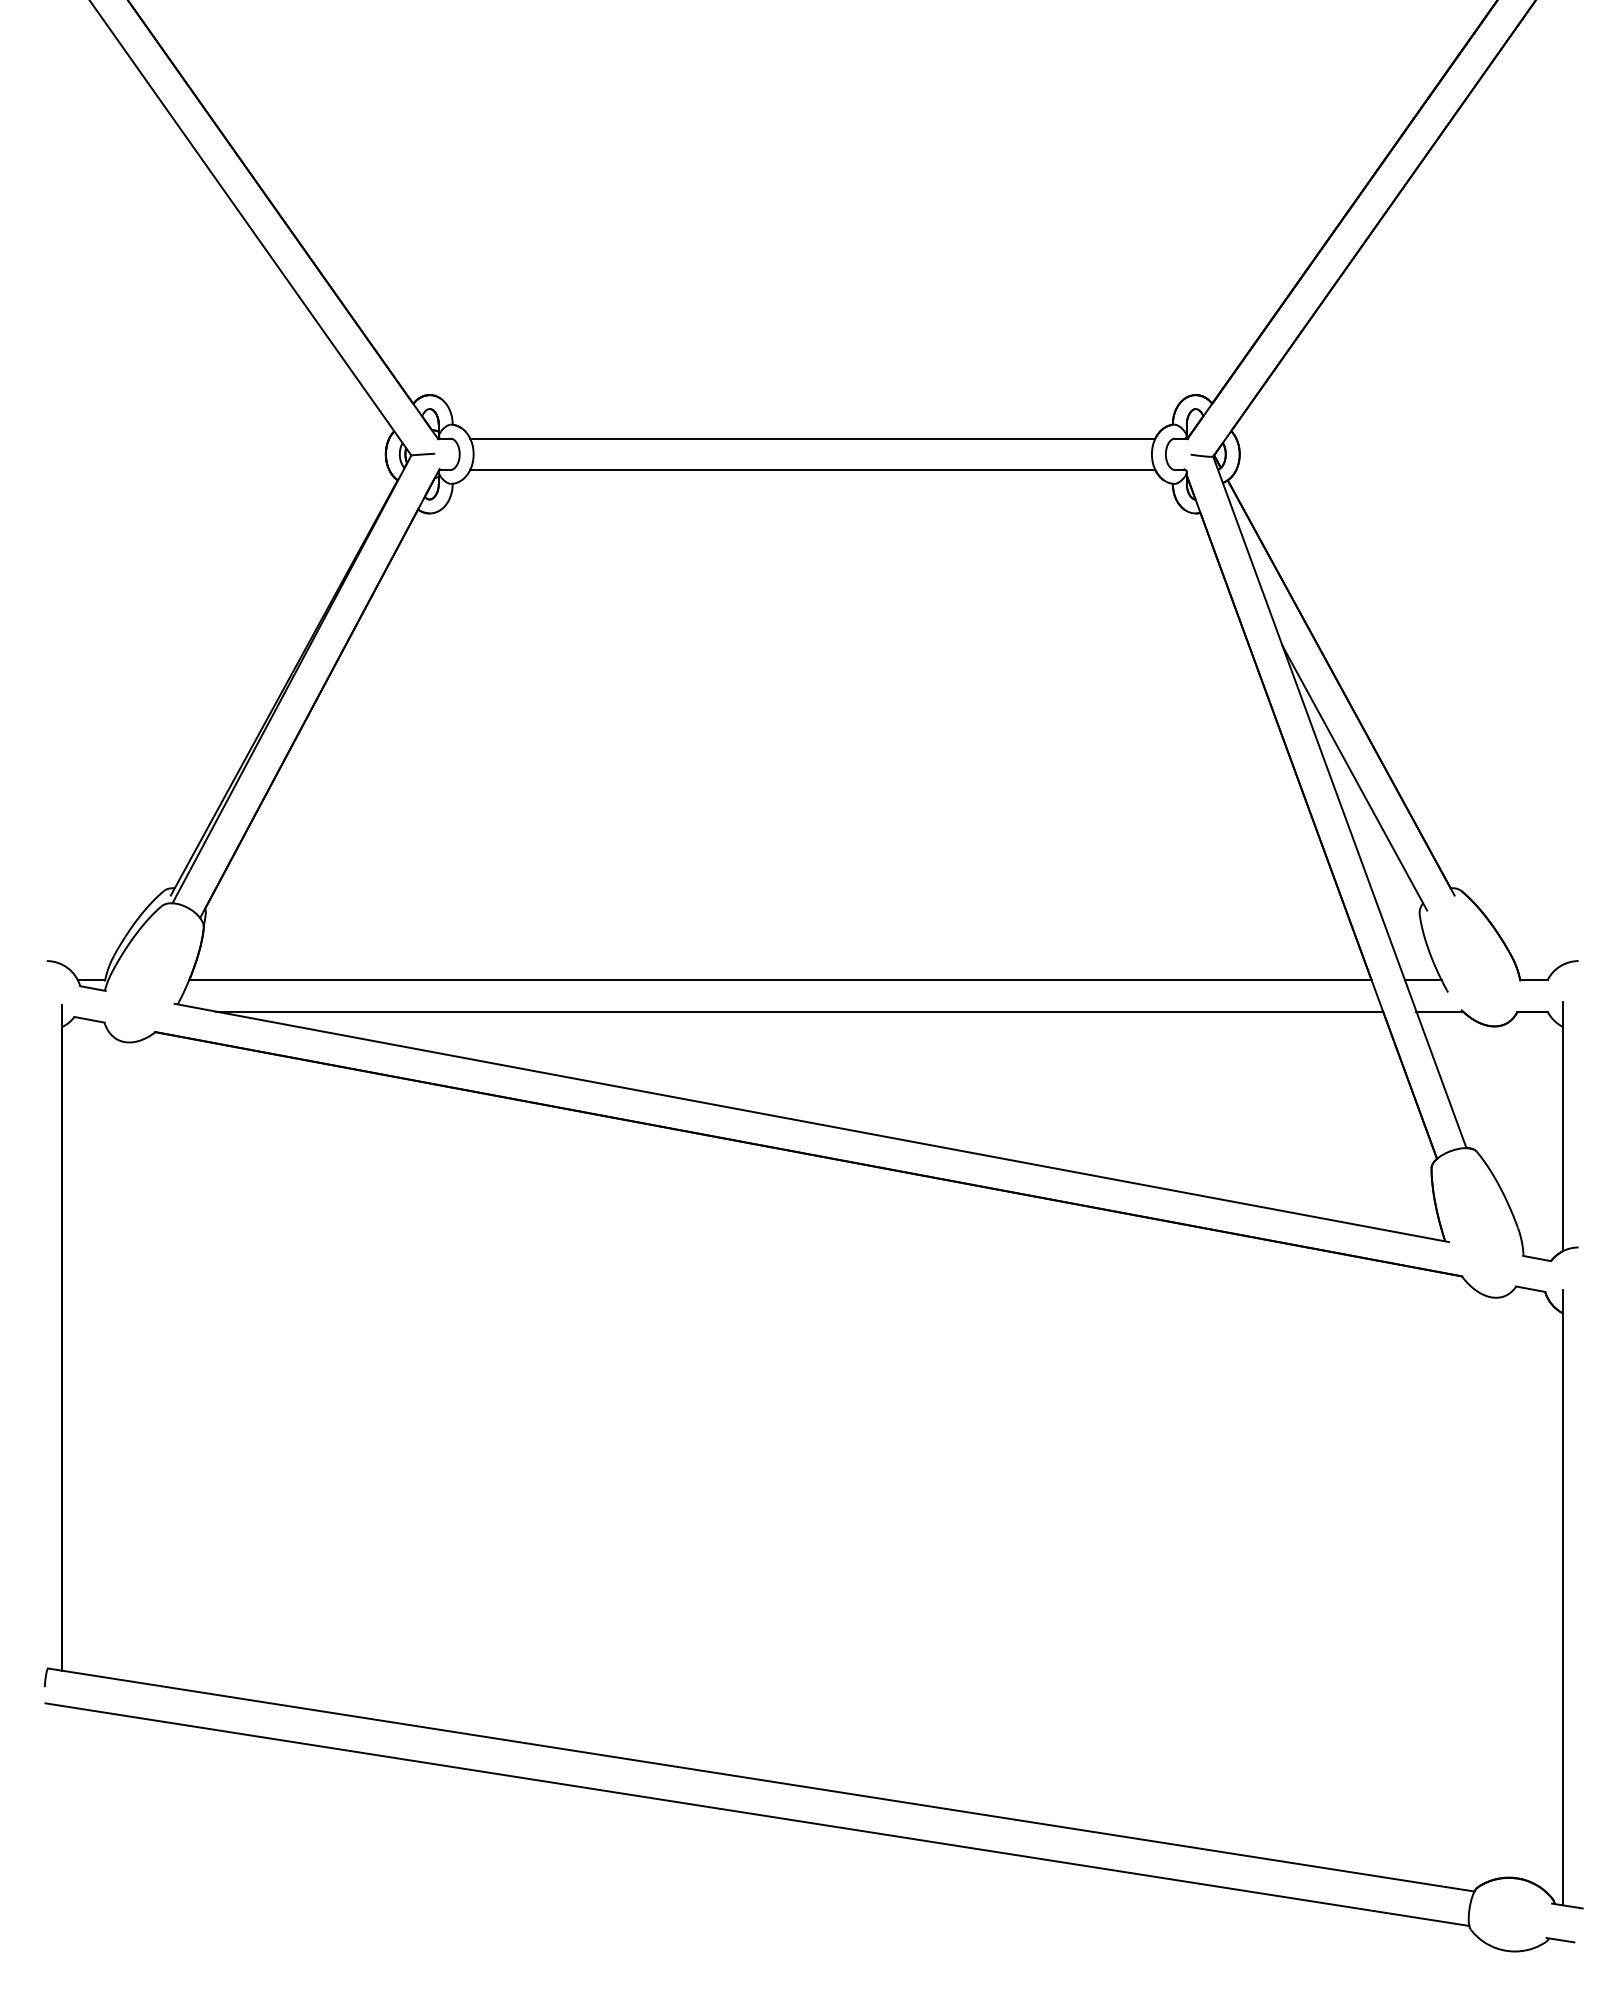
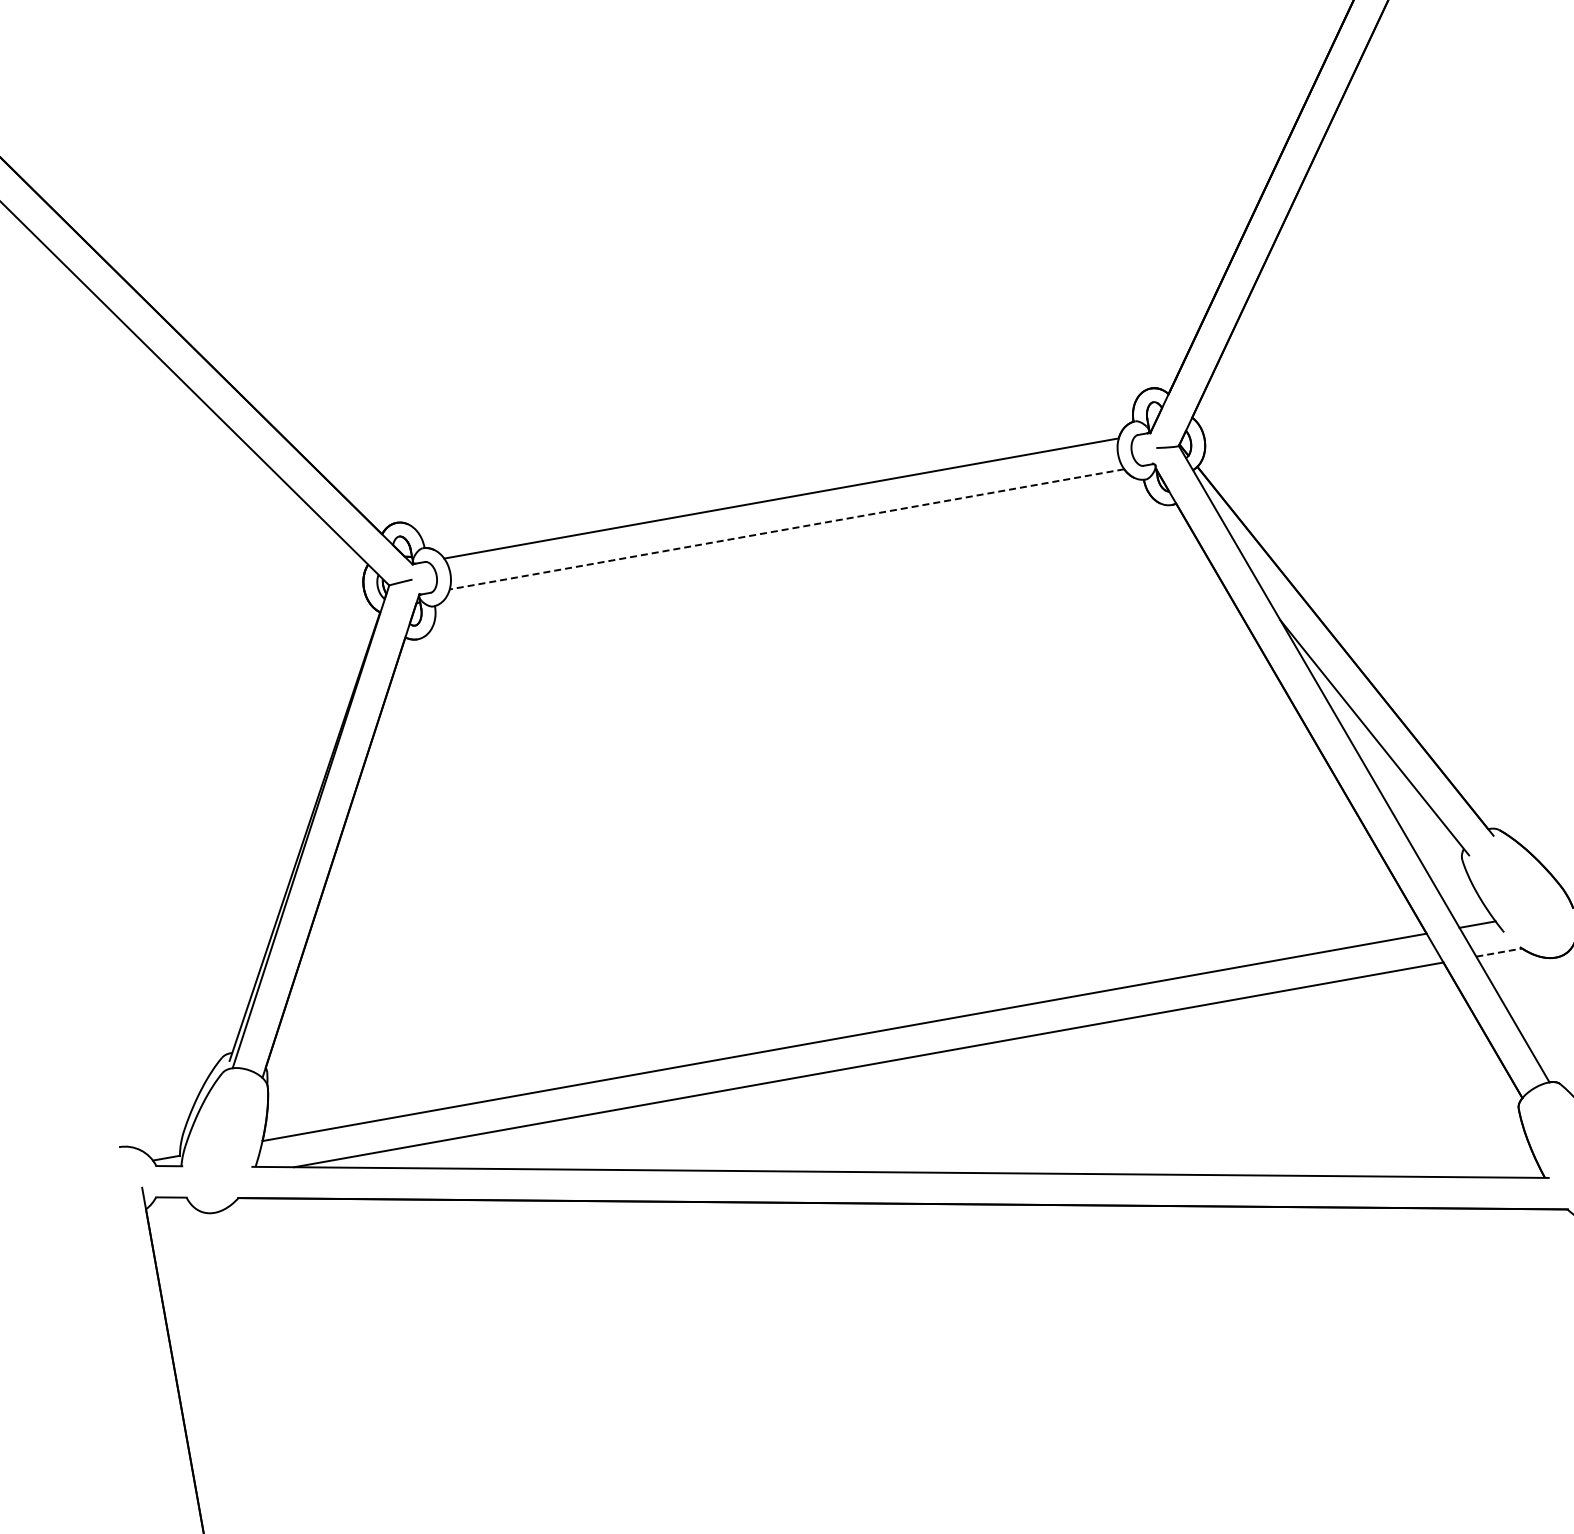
line: (812, 469) -> (786, 528), solid -> dashed
line: (1440, 1011) -> (1499, 952), solid -> dashed

